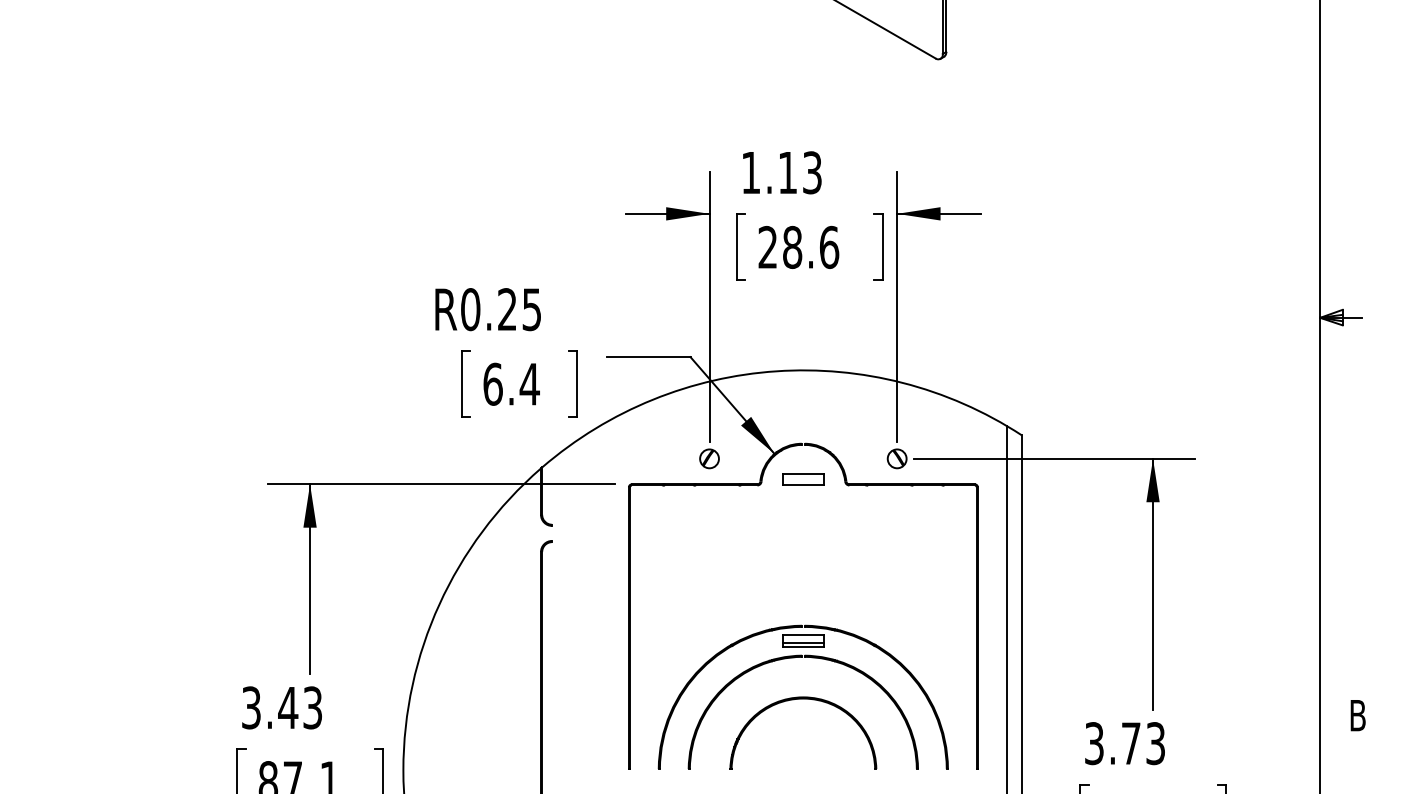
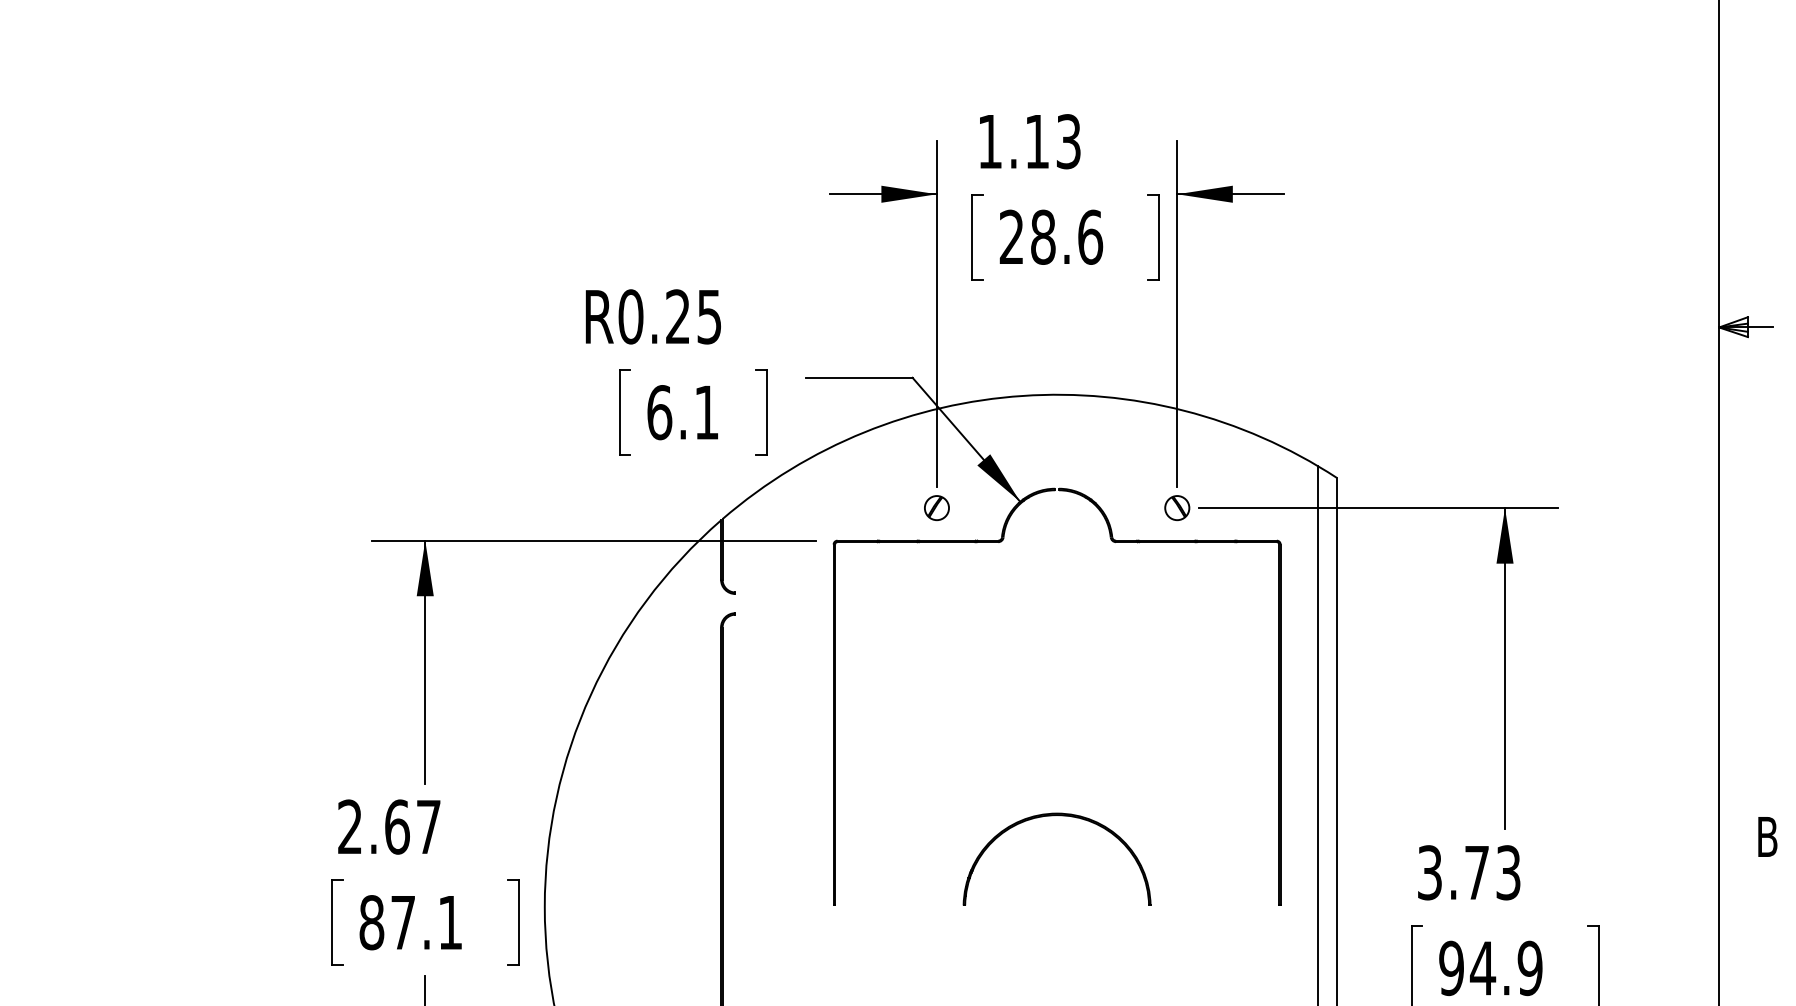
text: (529, 384) -> (706, 412), 6.4 -> 6.1
part: (803, 479) -> (1057, 534), removed
part: (794, 658) -> (1045, 763), removed
text: (281, 707) -> (388, 826), 3.43 -> 2.67

